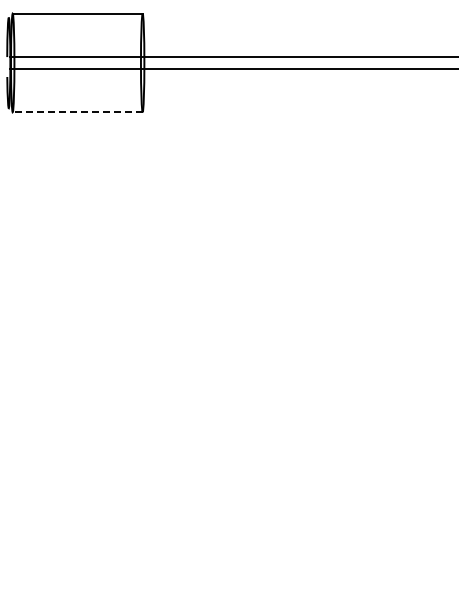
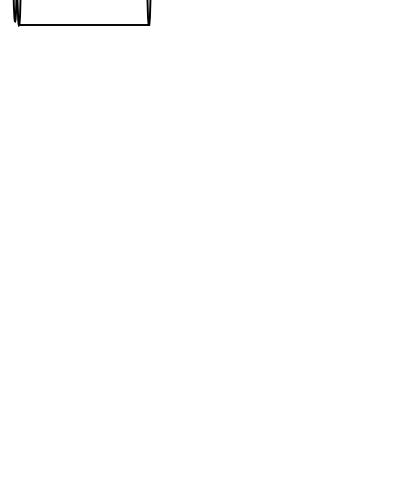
line: (77, 112) -> (83, 25), dashed -> solid

